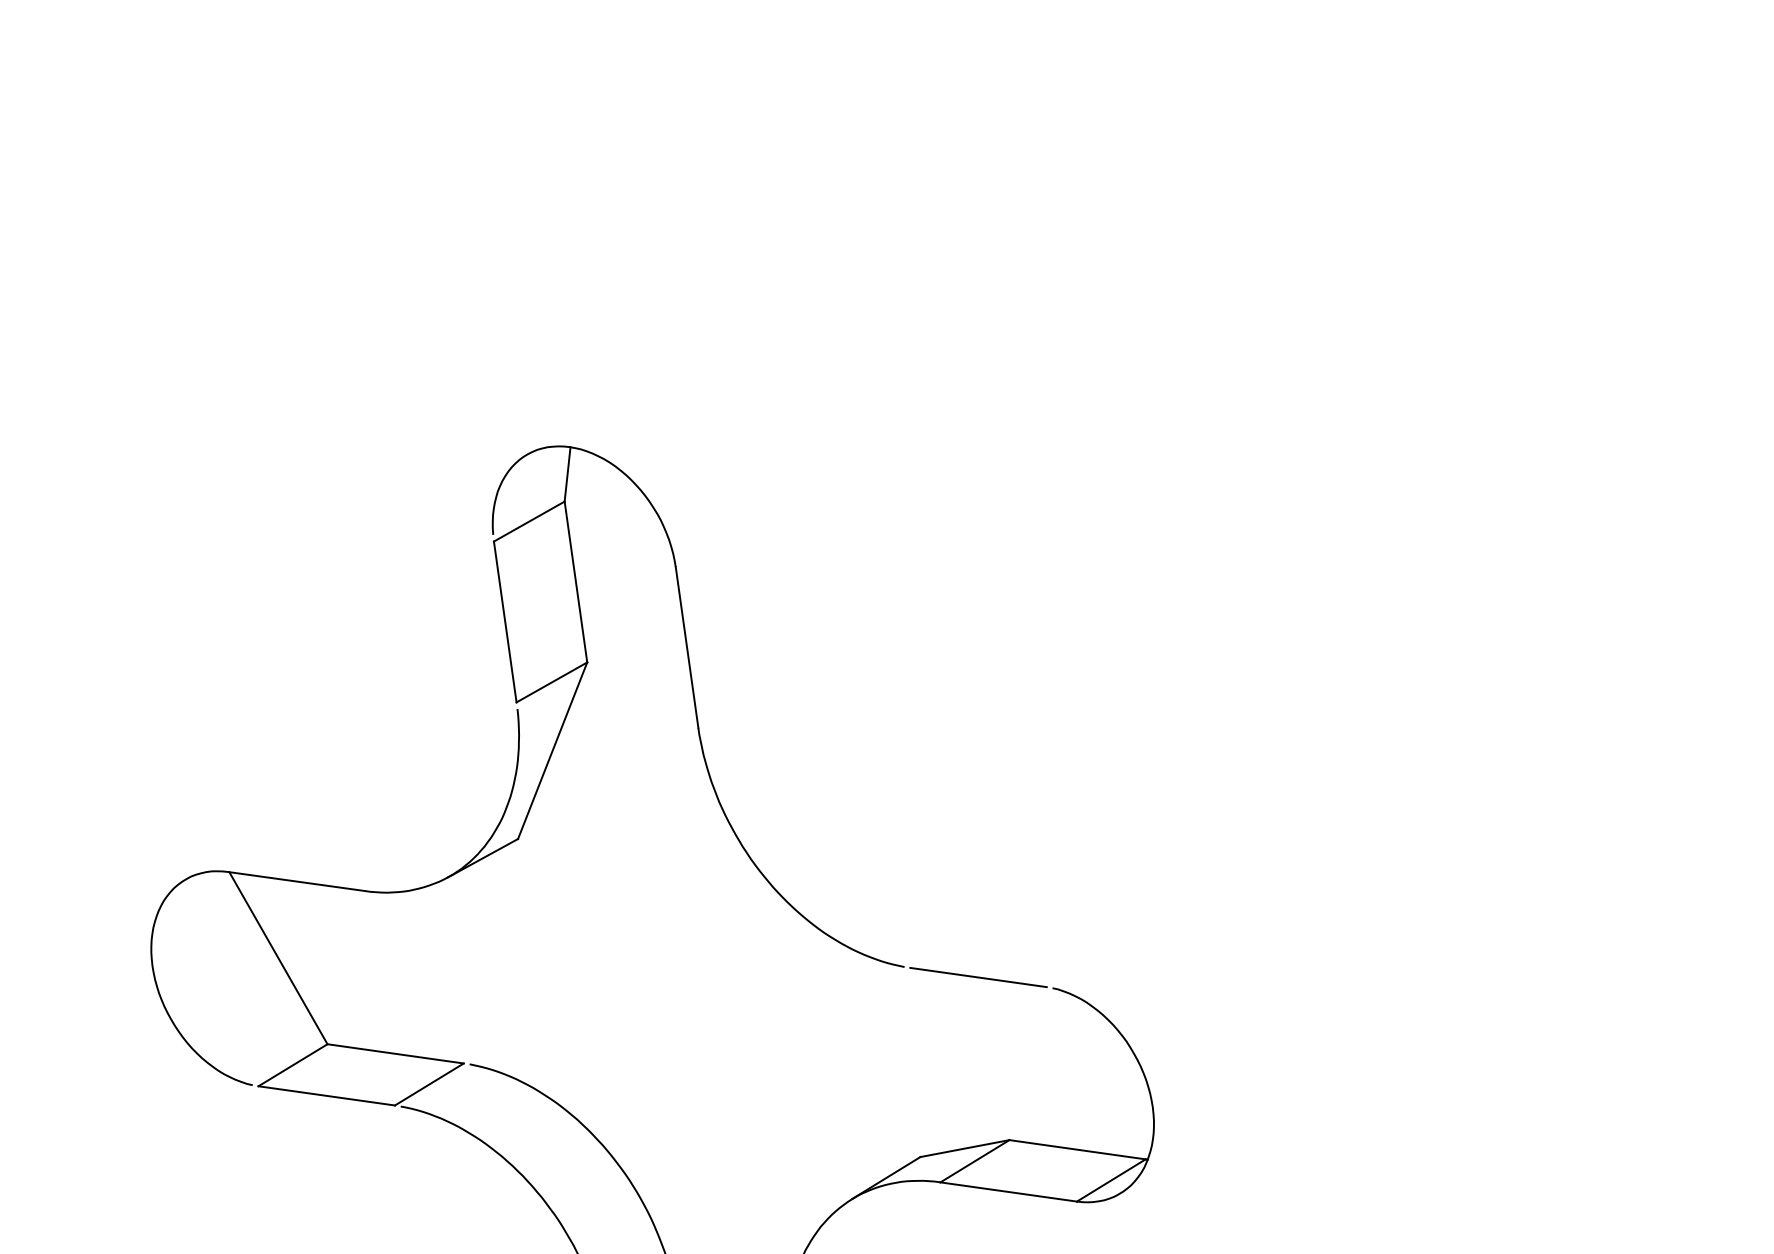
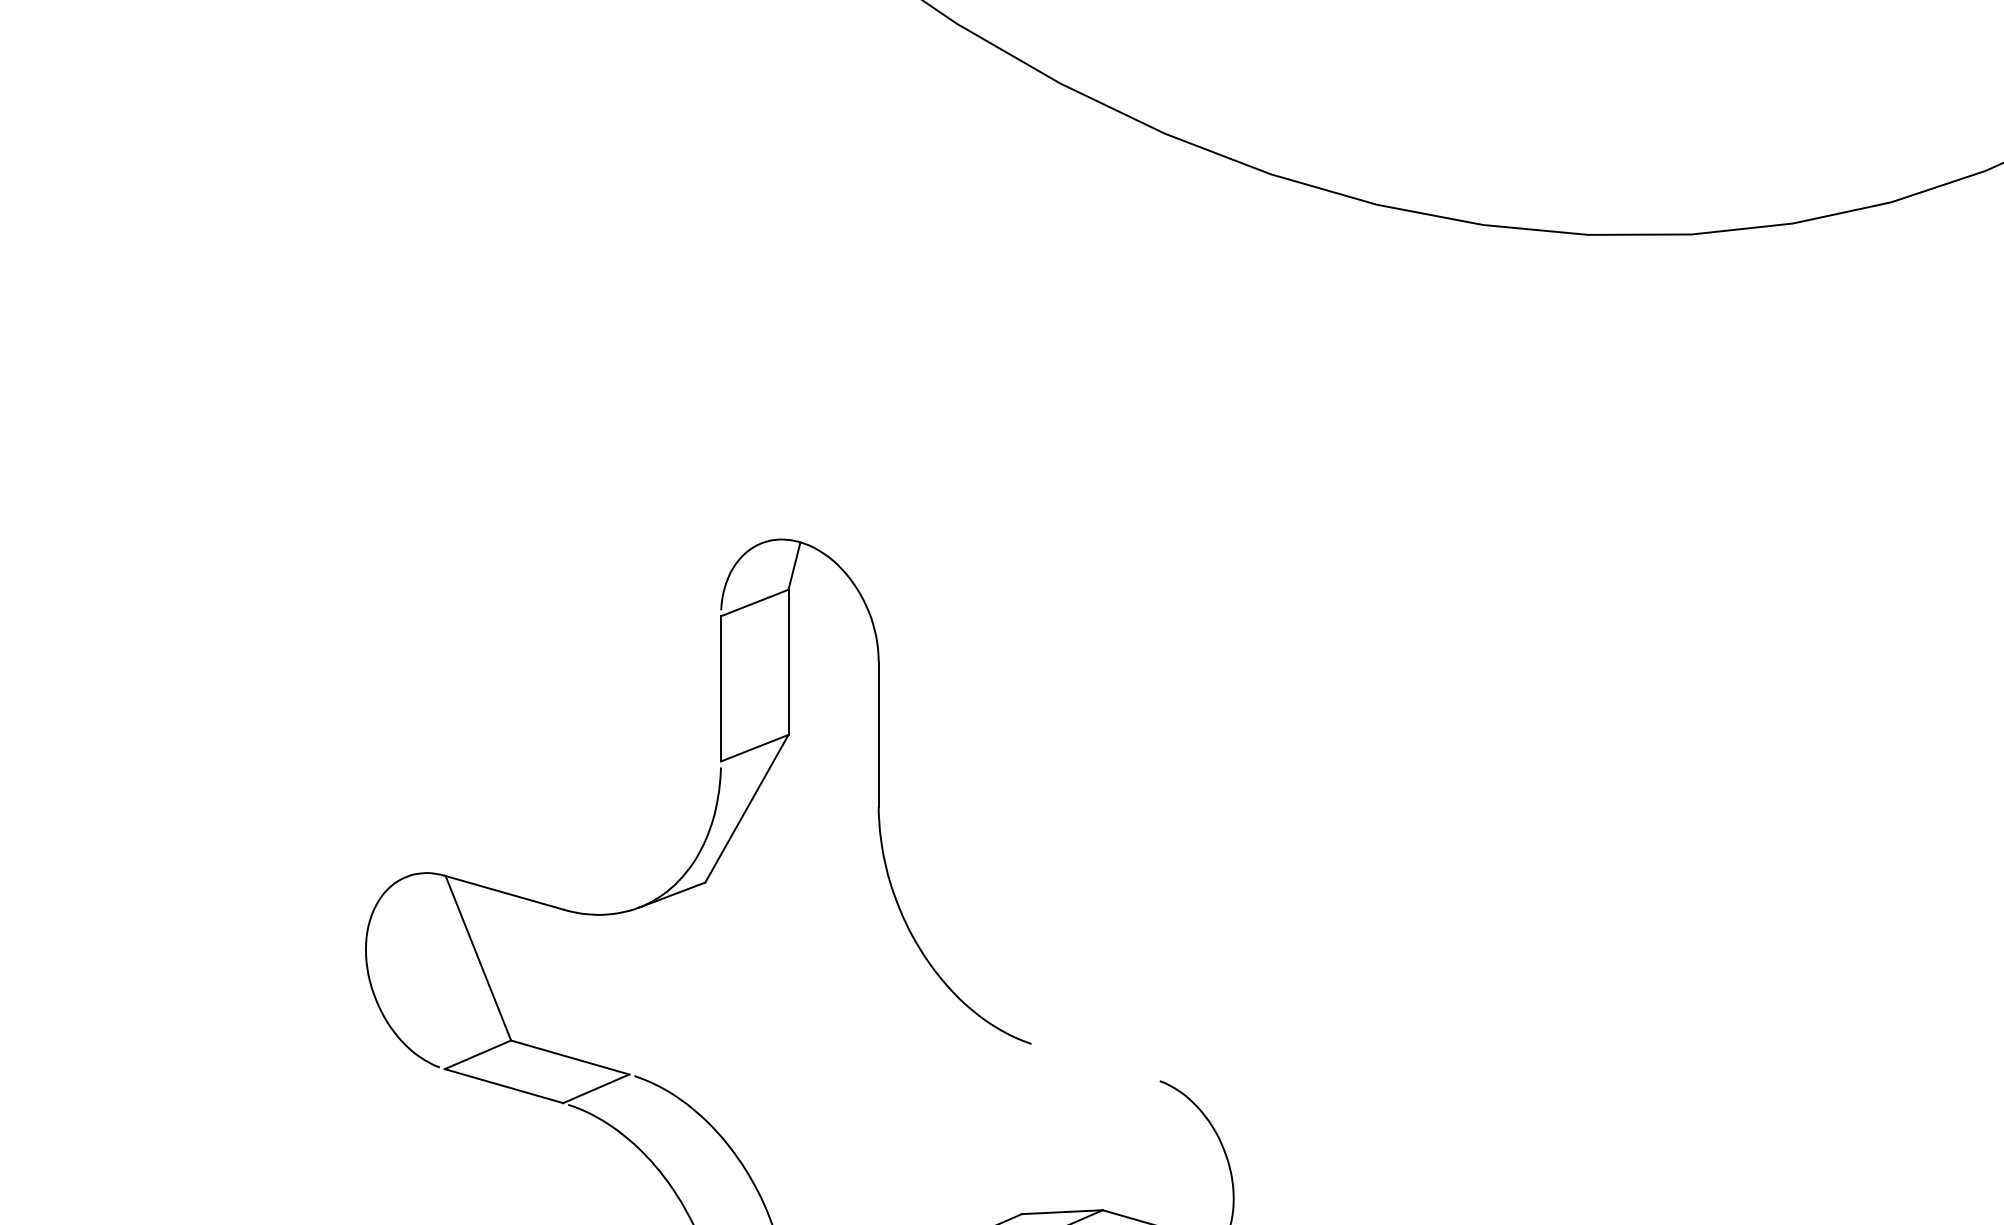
line: (978, 977) -> (1095, 1062), removed

